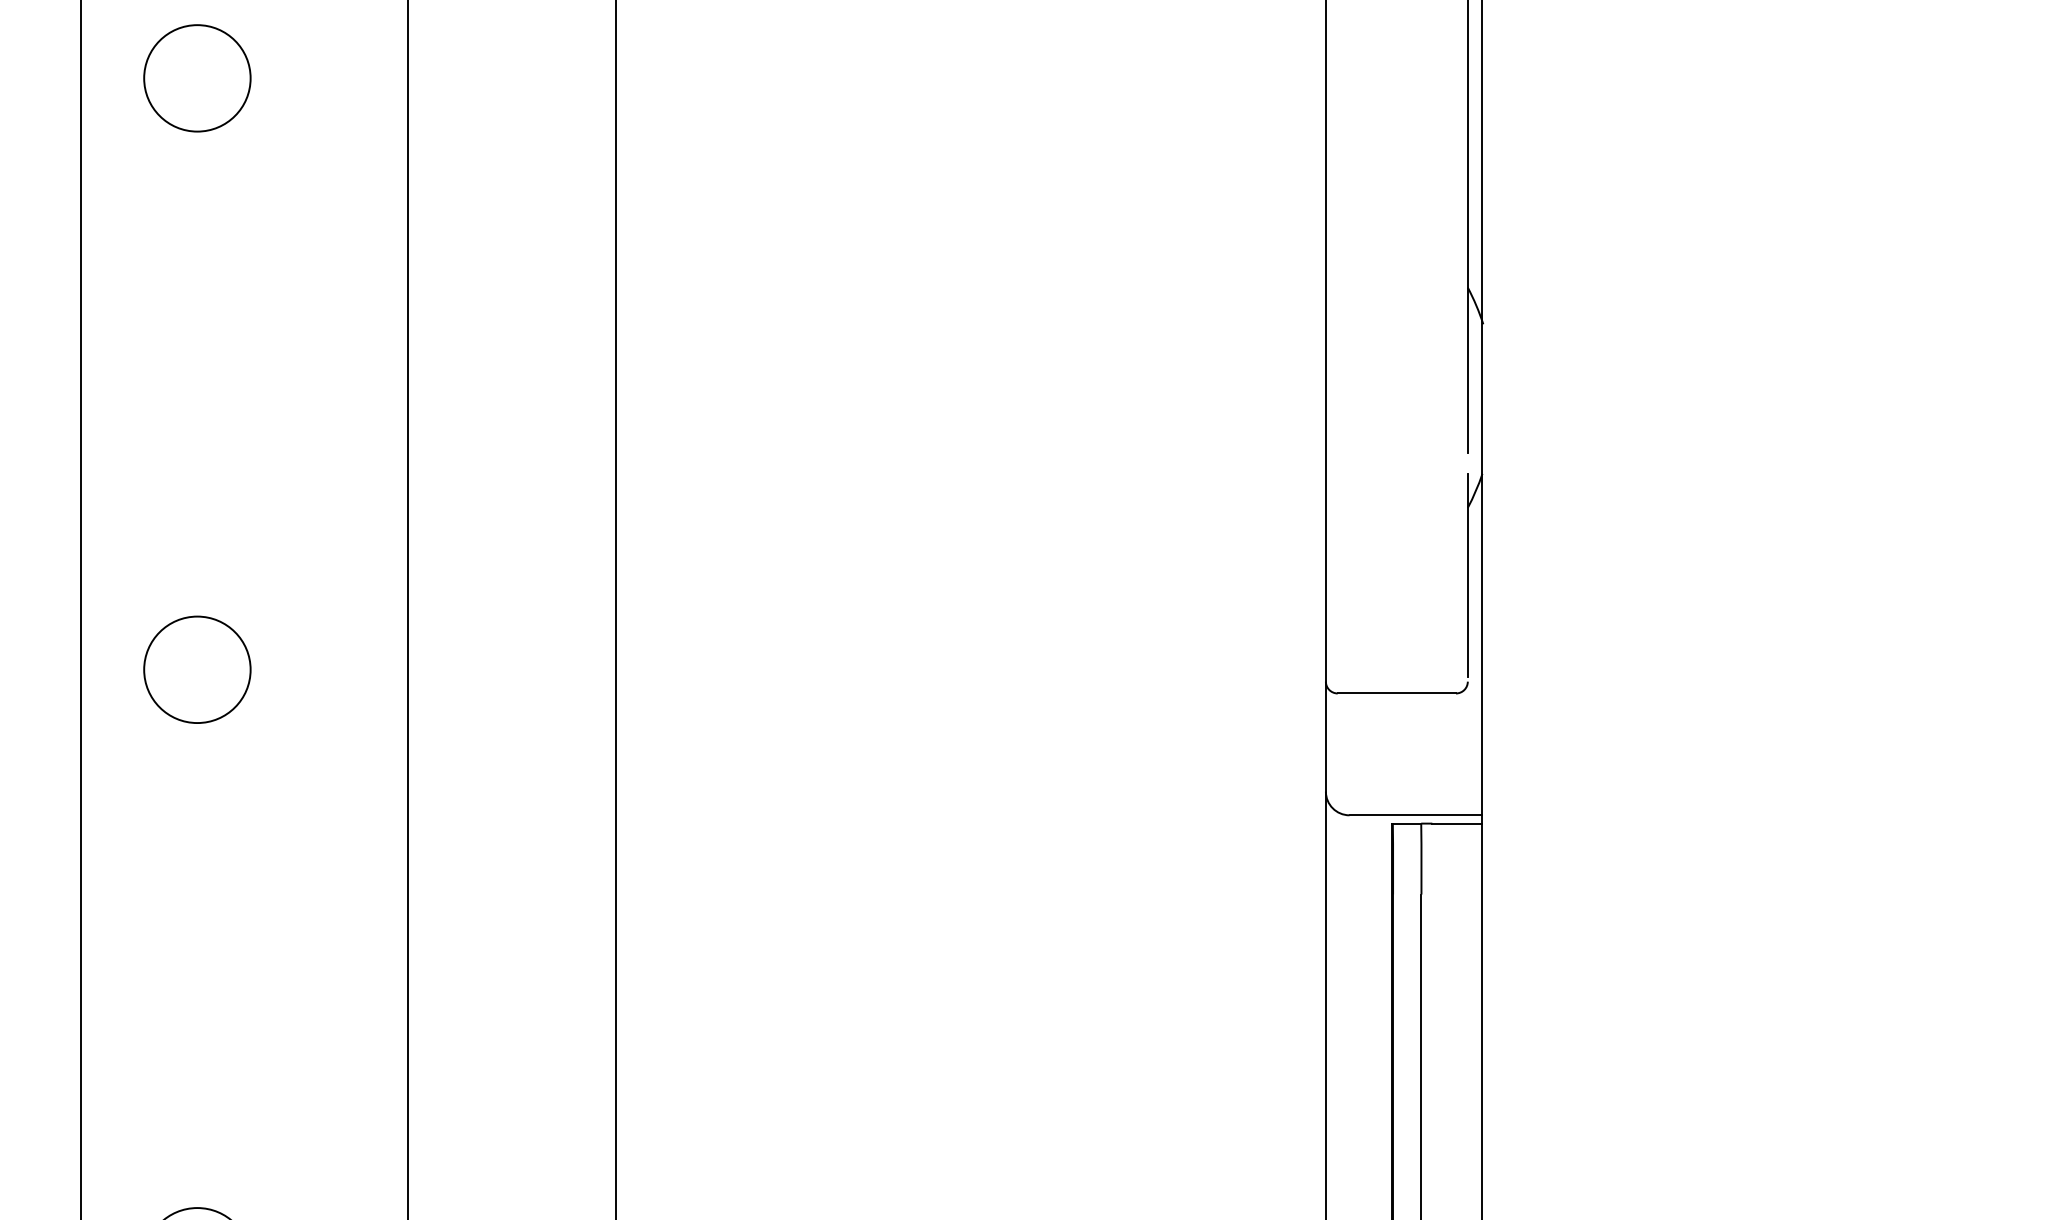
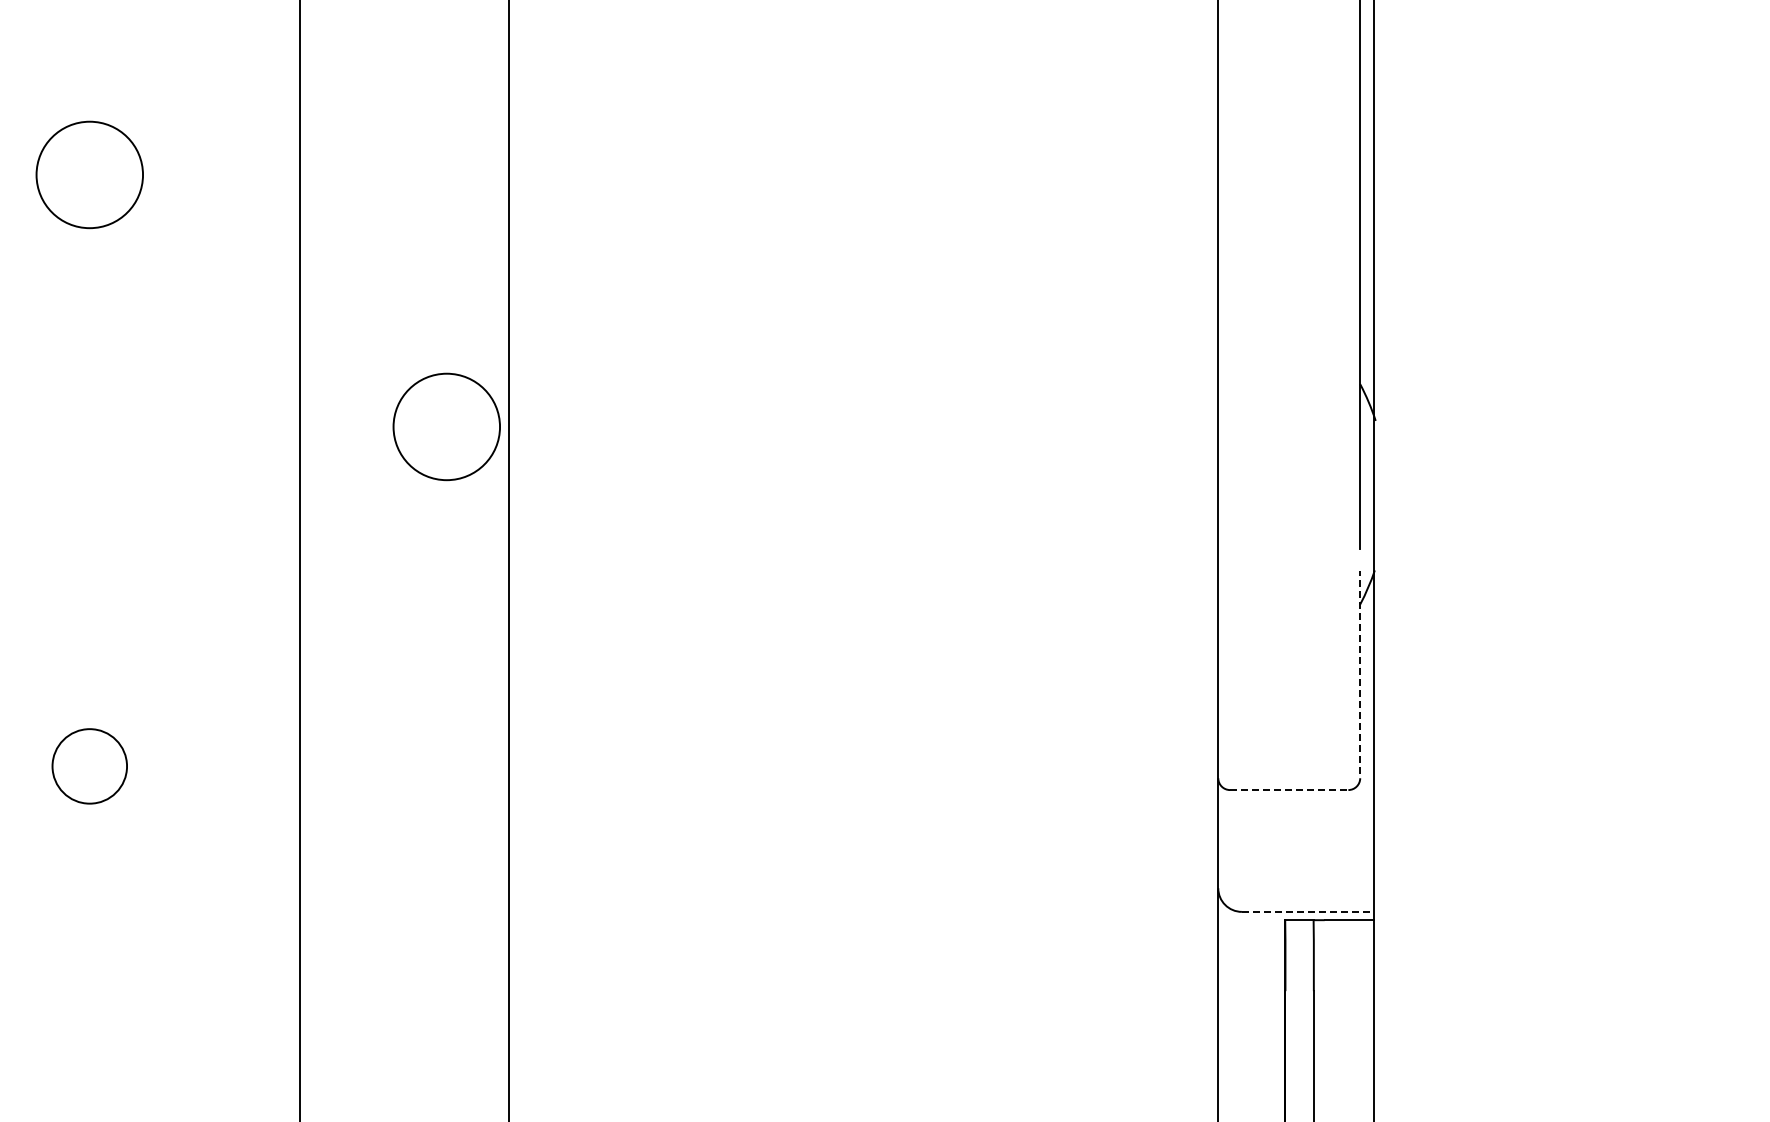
circle: (554, 330) -> (446, 427), added
line: (1467, 575) -> (1359, 672), solid -> dashed
circle: (197, 669) -> (89, 766), size x0.7
line: (1397, 693) -> (1289, 790), solid -> dashed
line: (1416, 815) -> (1308, 912), solid -> dashed

